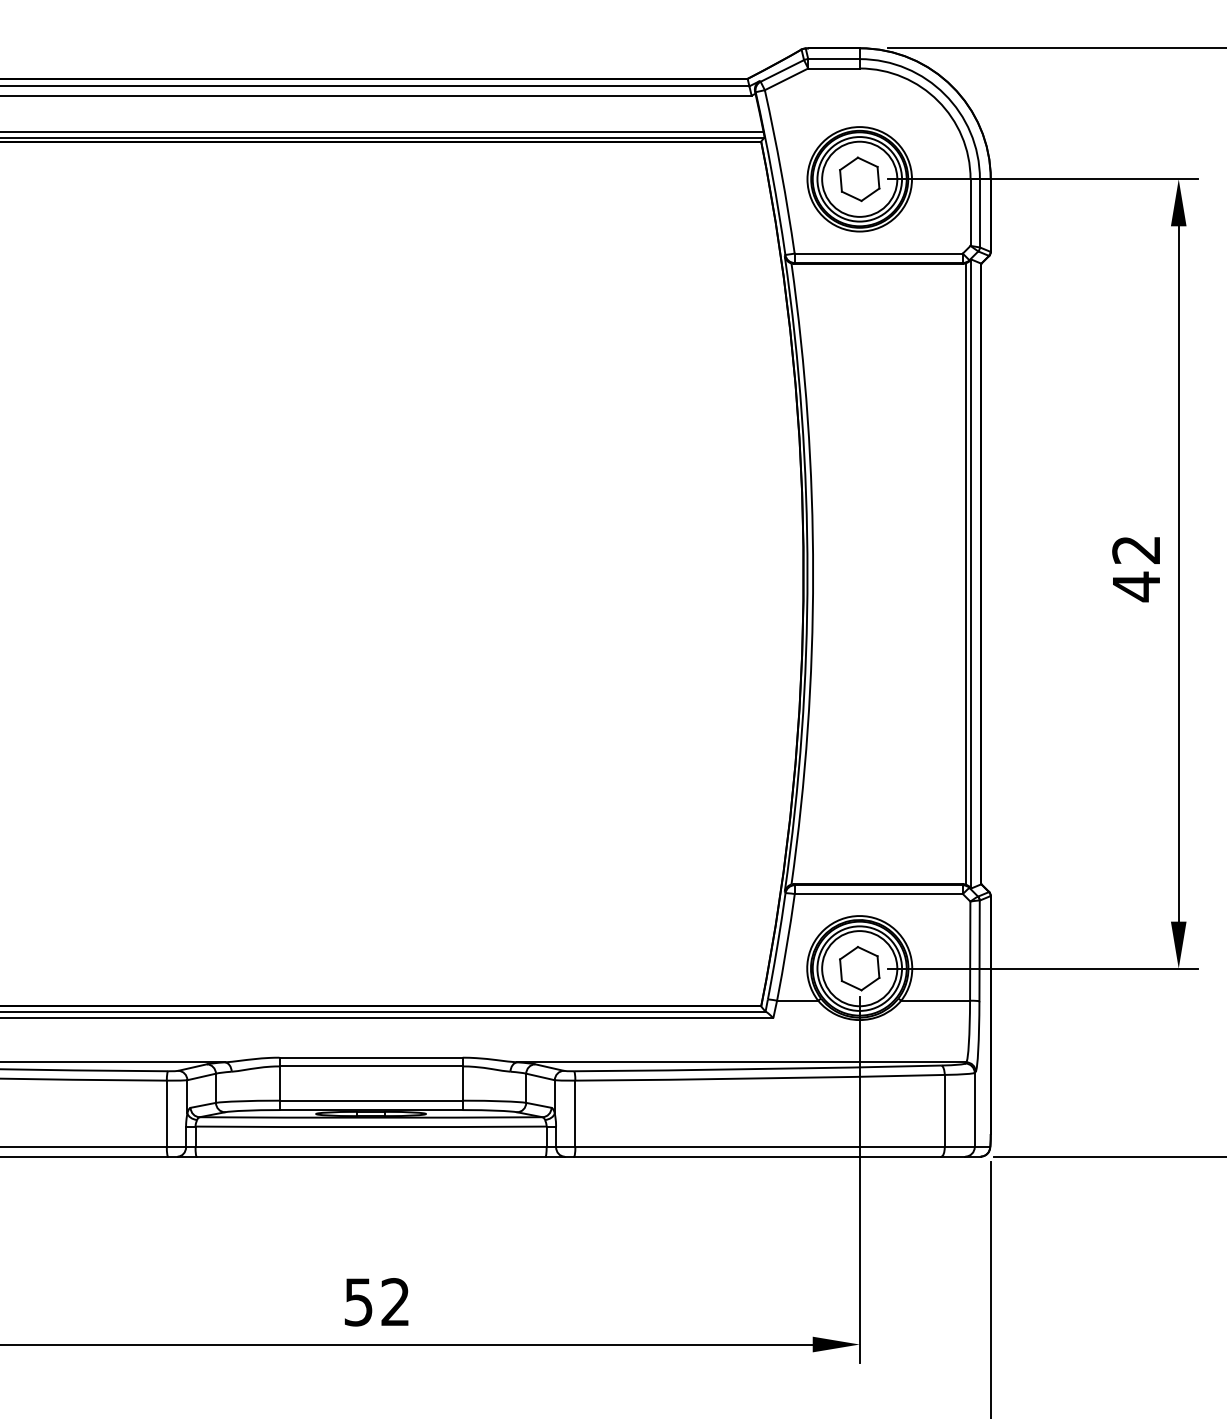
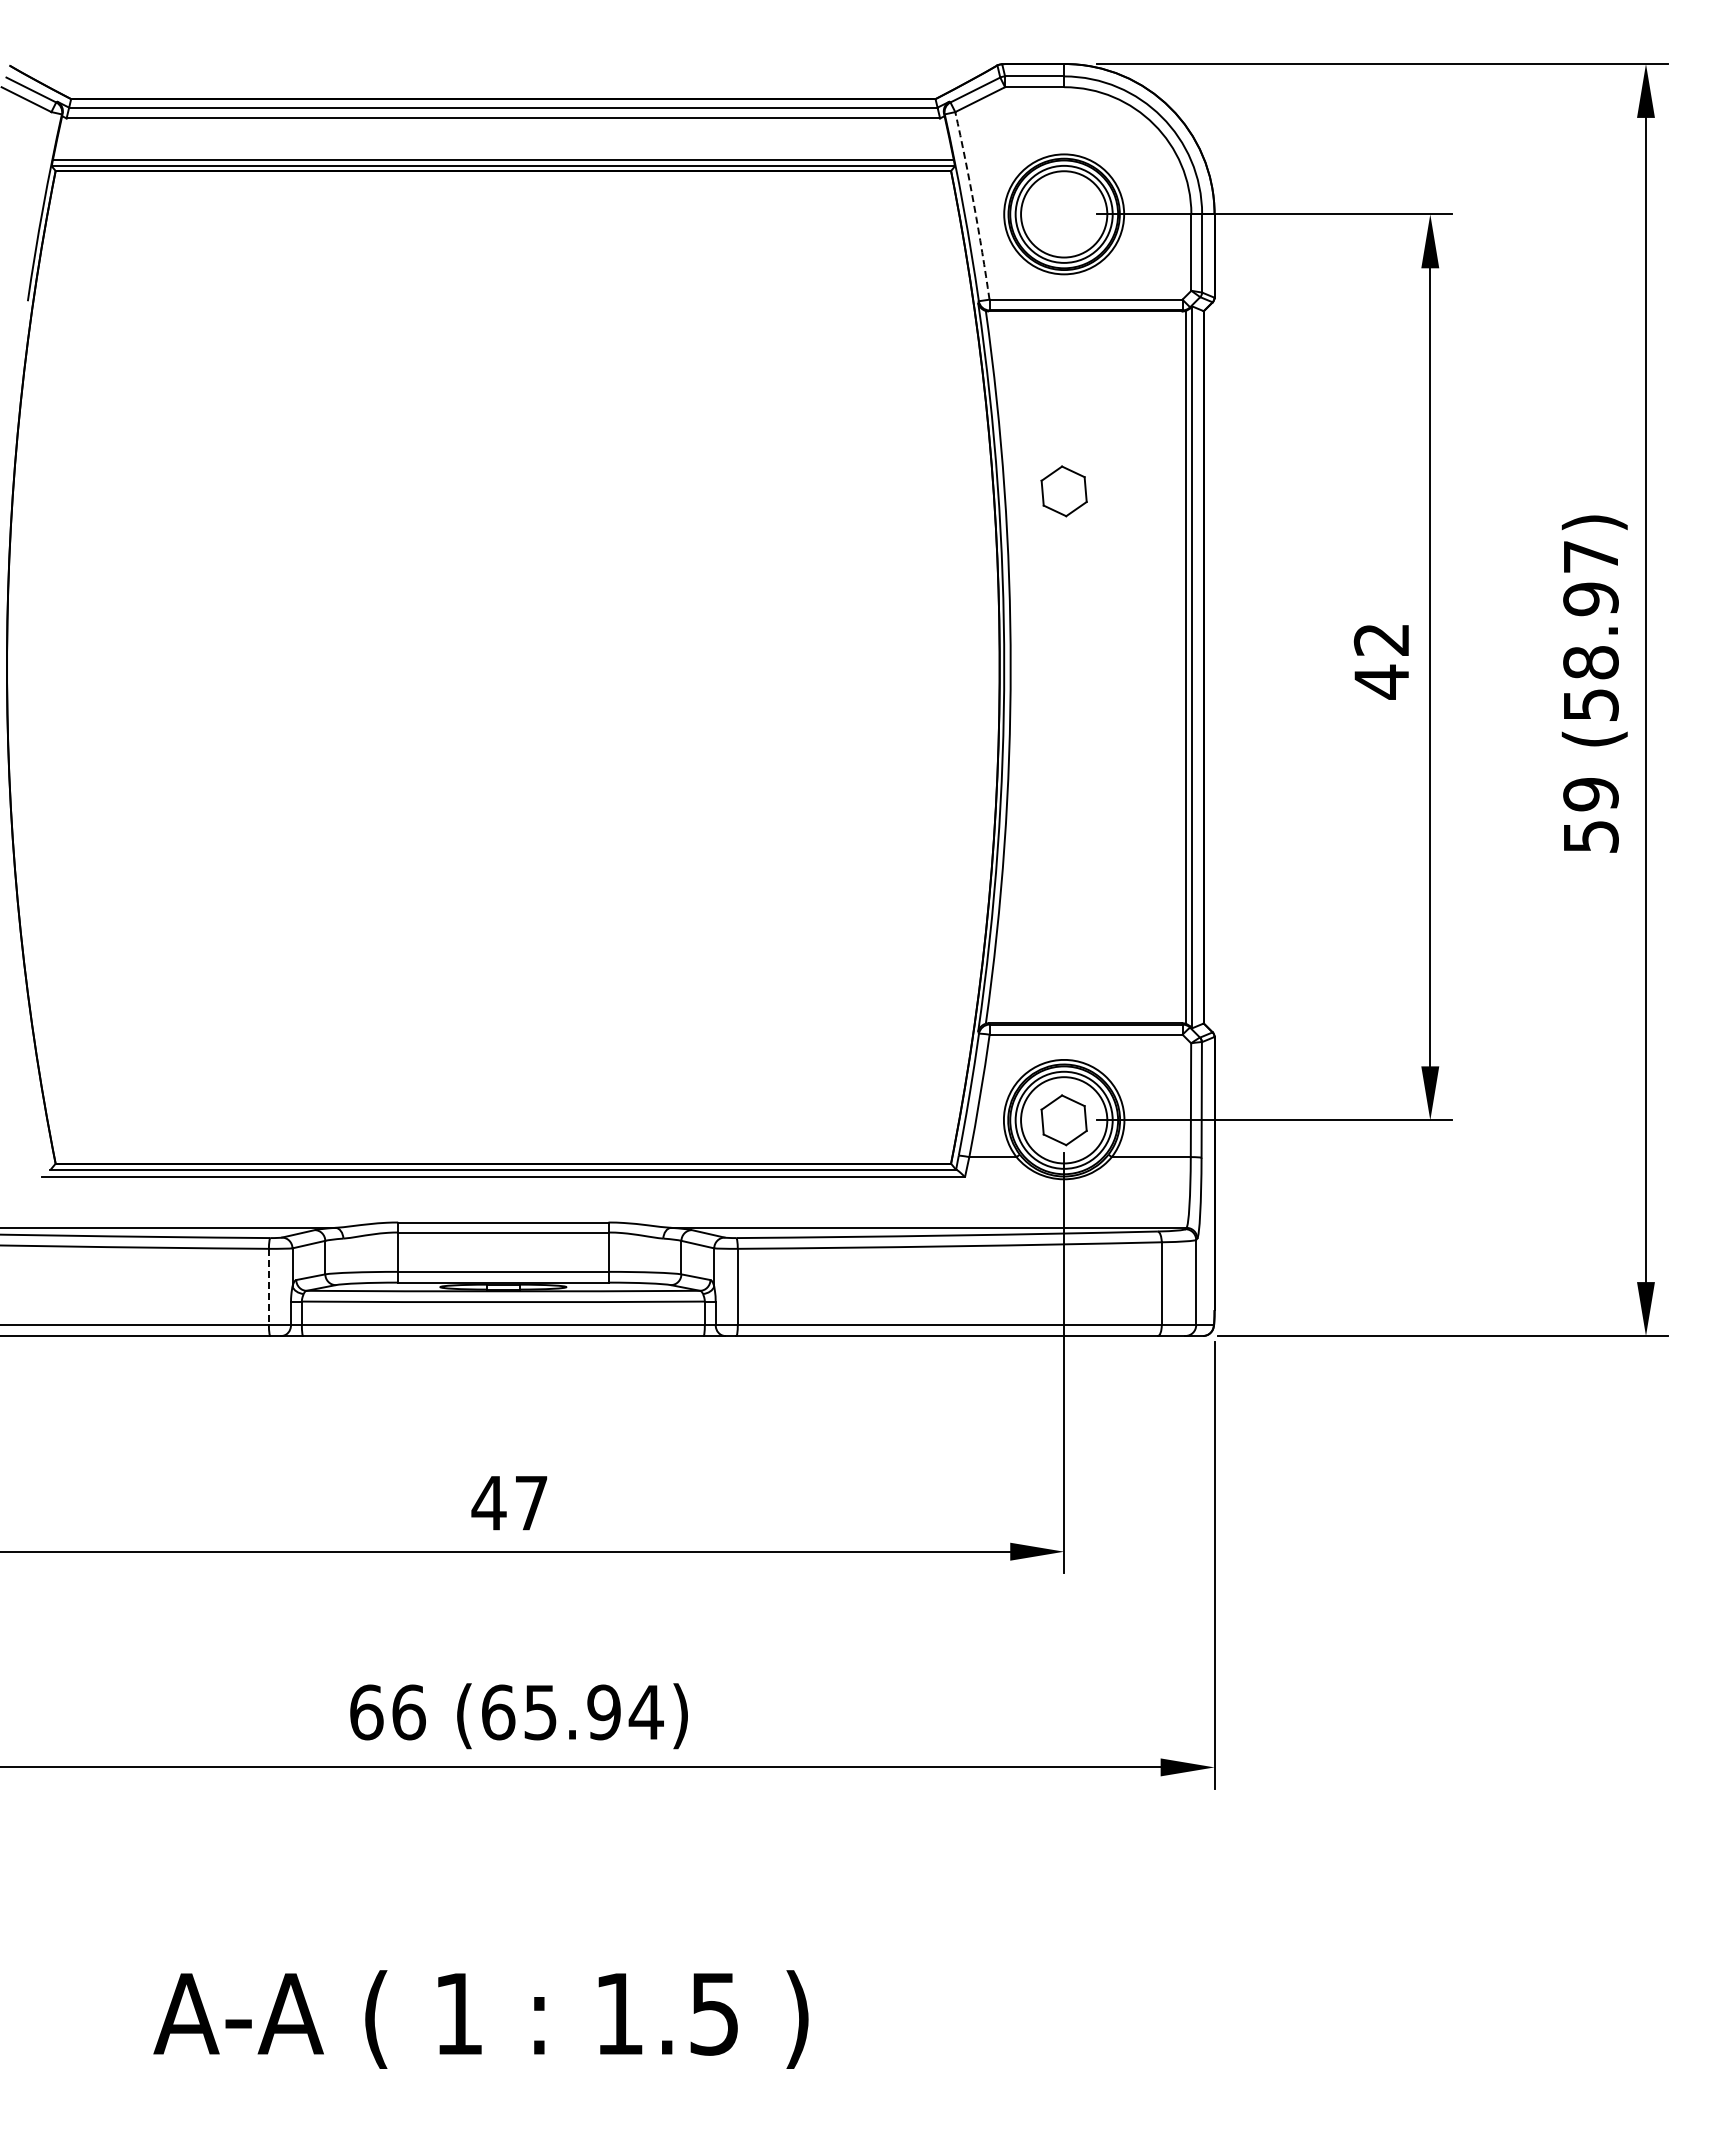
arc: (781, 171) -> (974, 205), solid -> dashed
part: (859, 179) -> (1063, 491), moved
line: (166, 1114) -> (268, 1287), solid -> dashed
text: (376, 1302) -> (509, 1503), 52 -> 47

